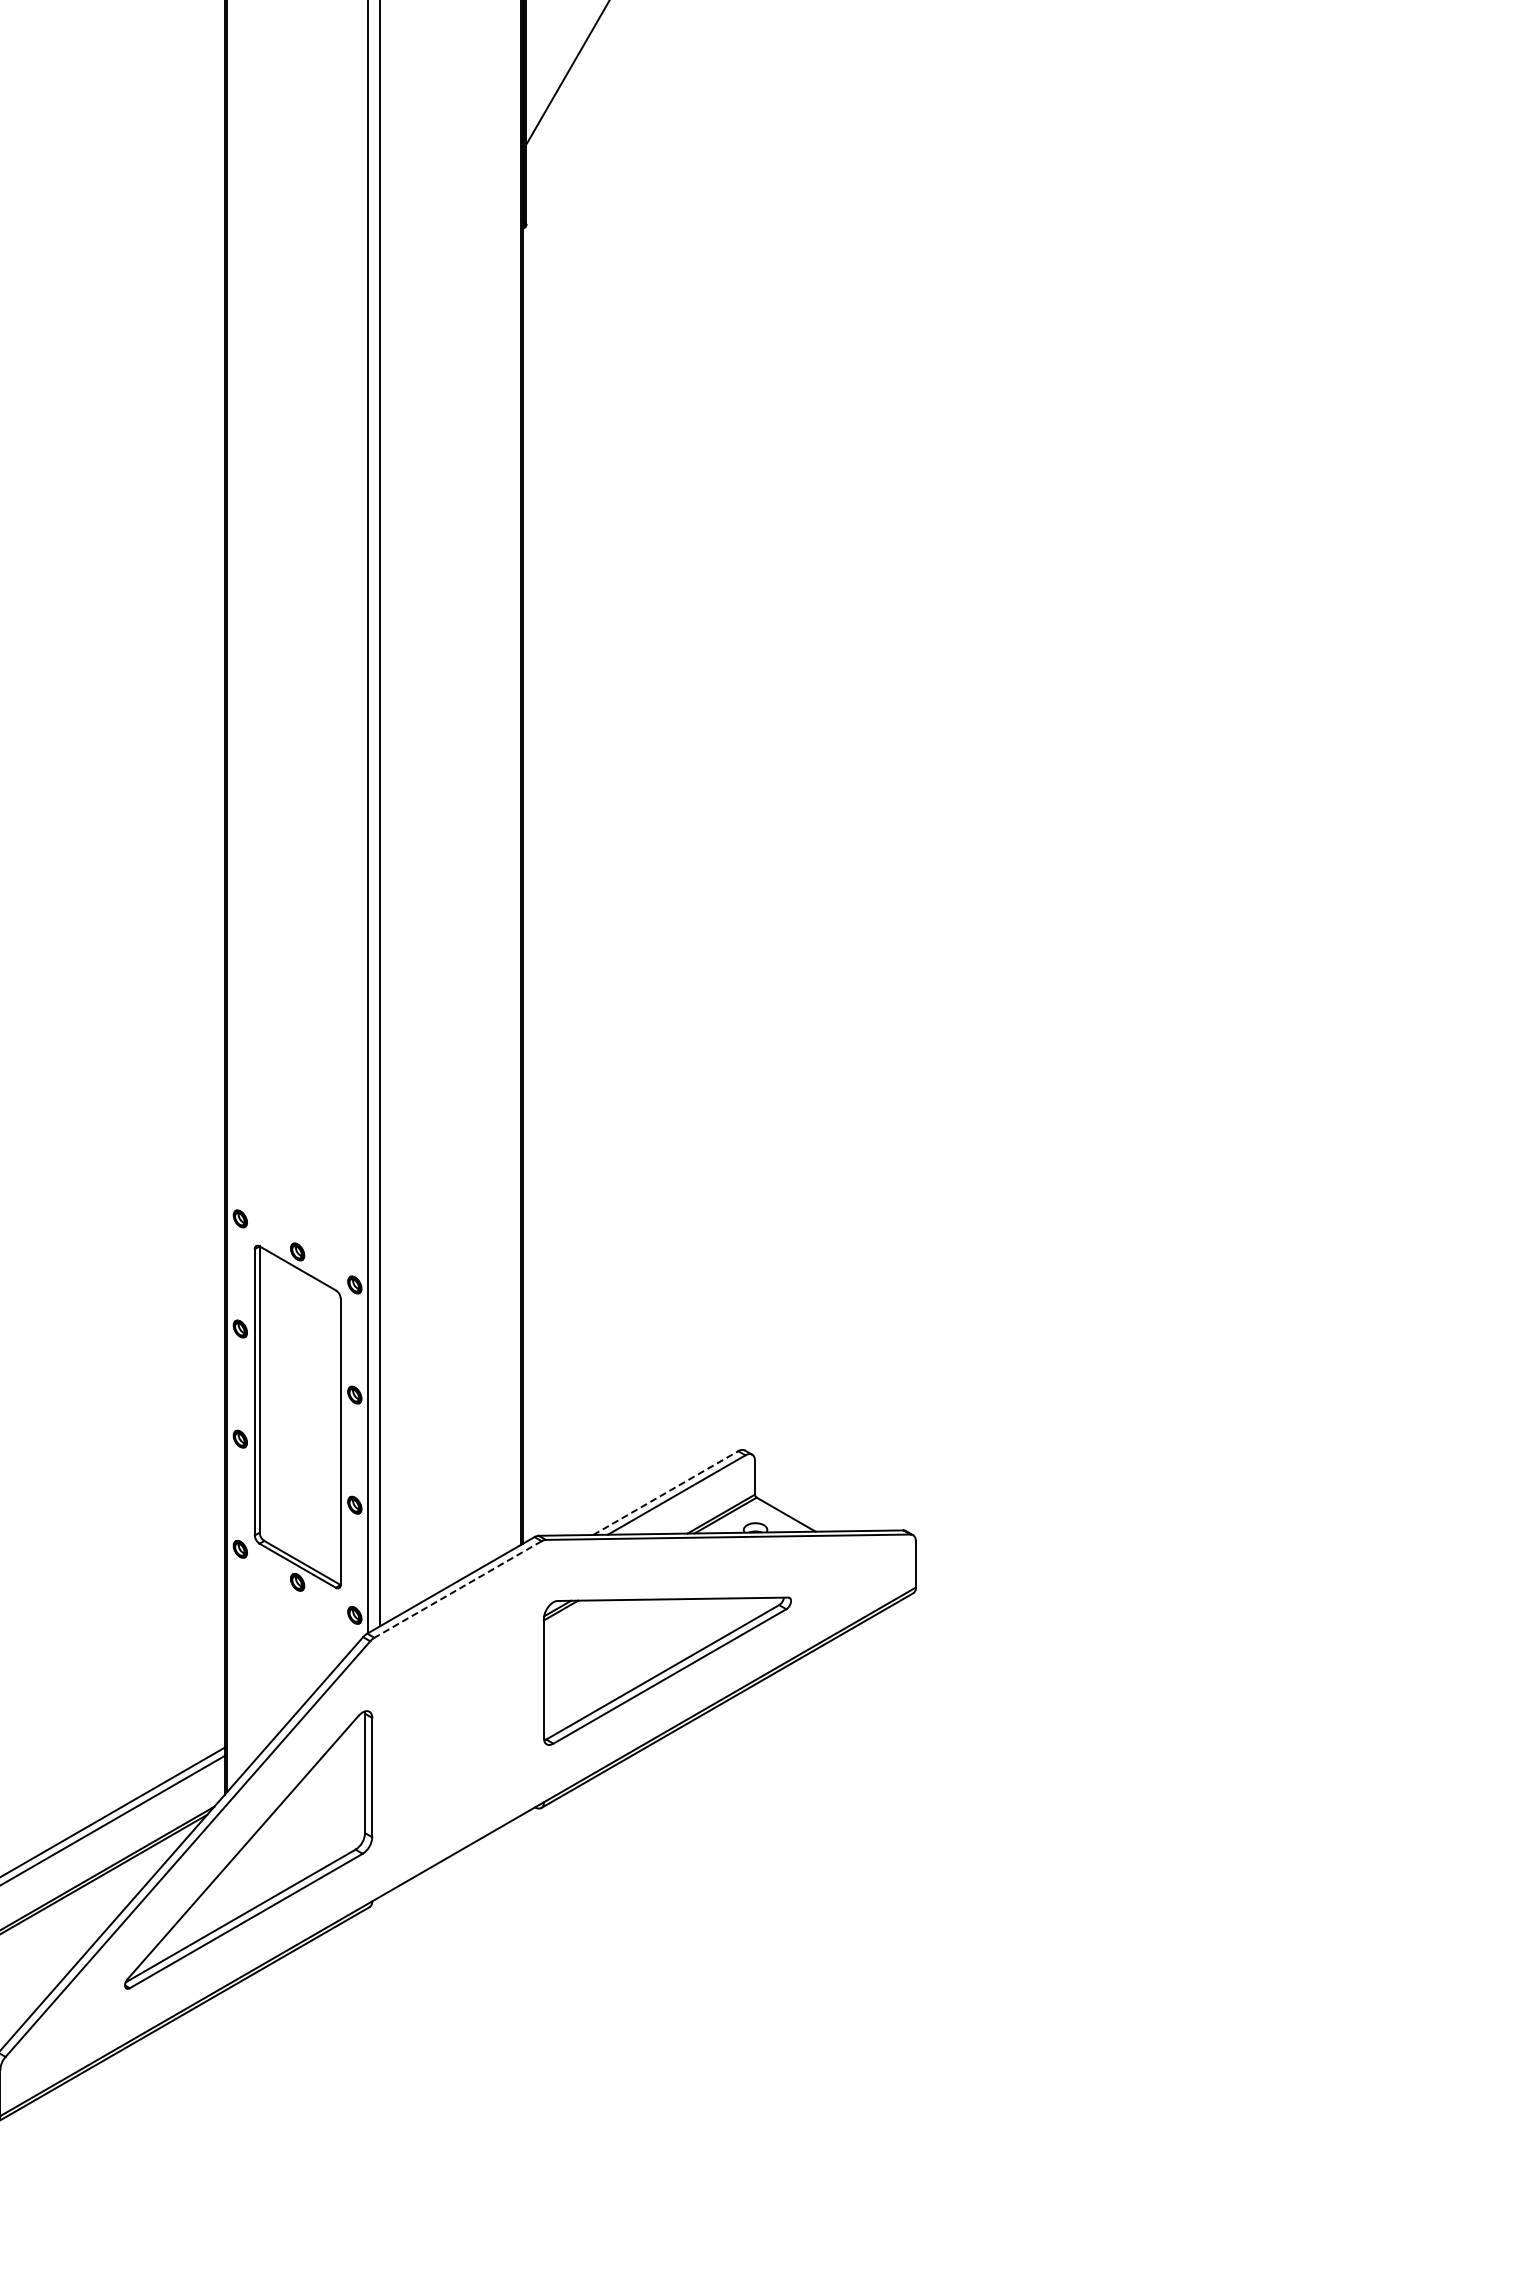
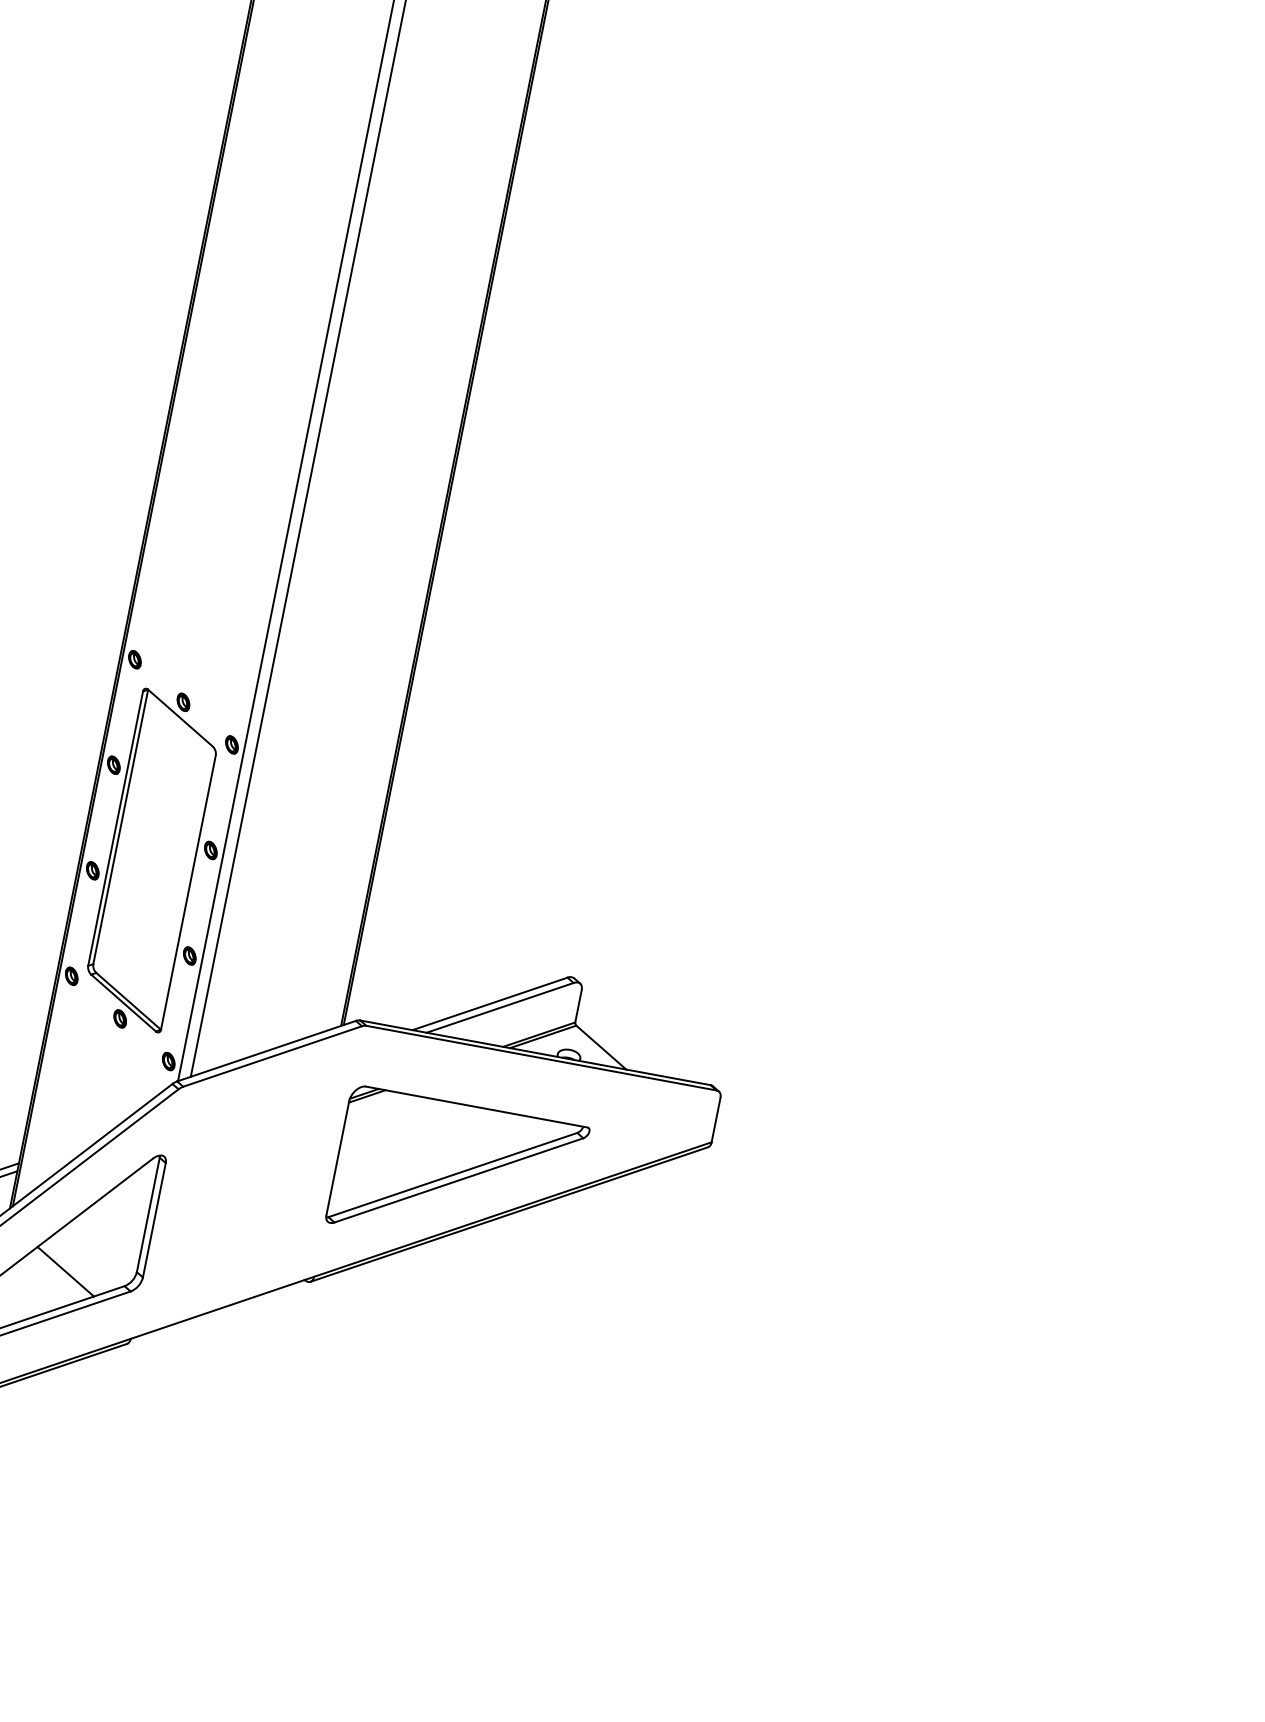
line: (665, 1493) -> (489, 1004), dashed -> solid
line: (458, 1589) -> (273, 1056), dashed -> solid
line: (293, 1846) -> (65, 1271), added

